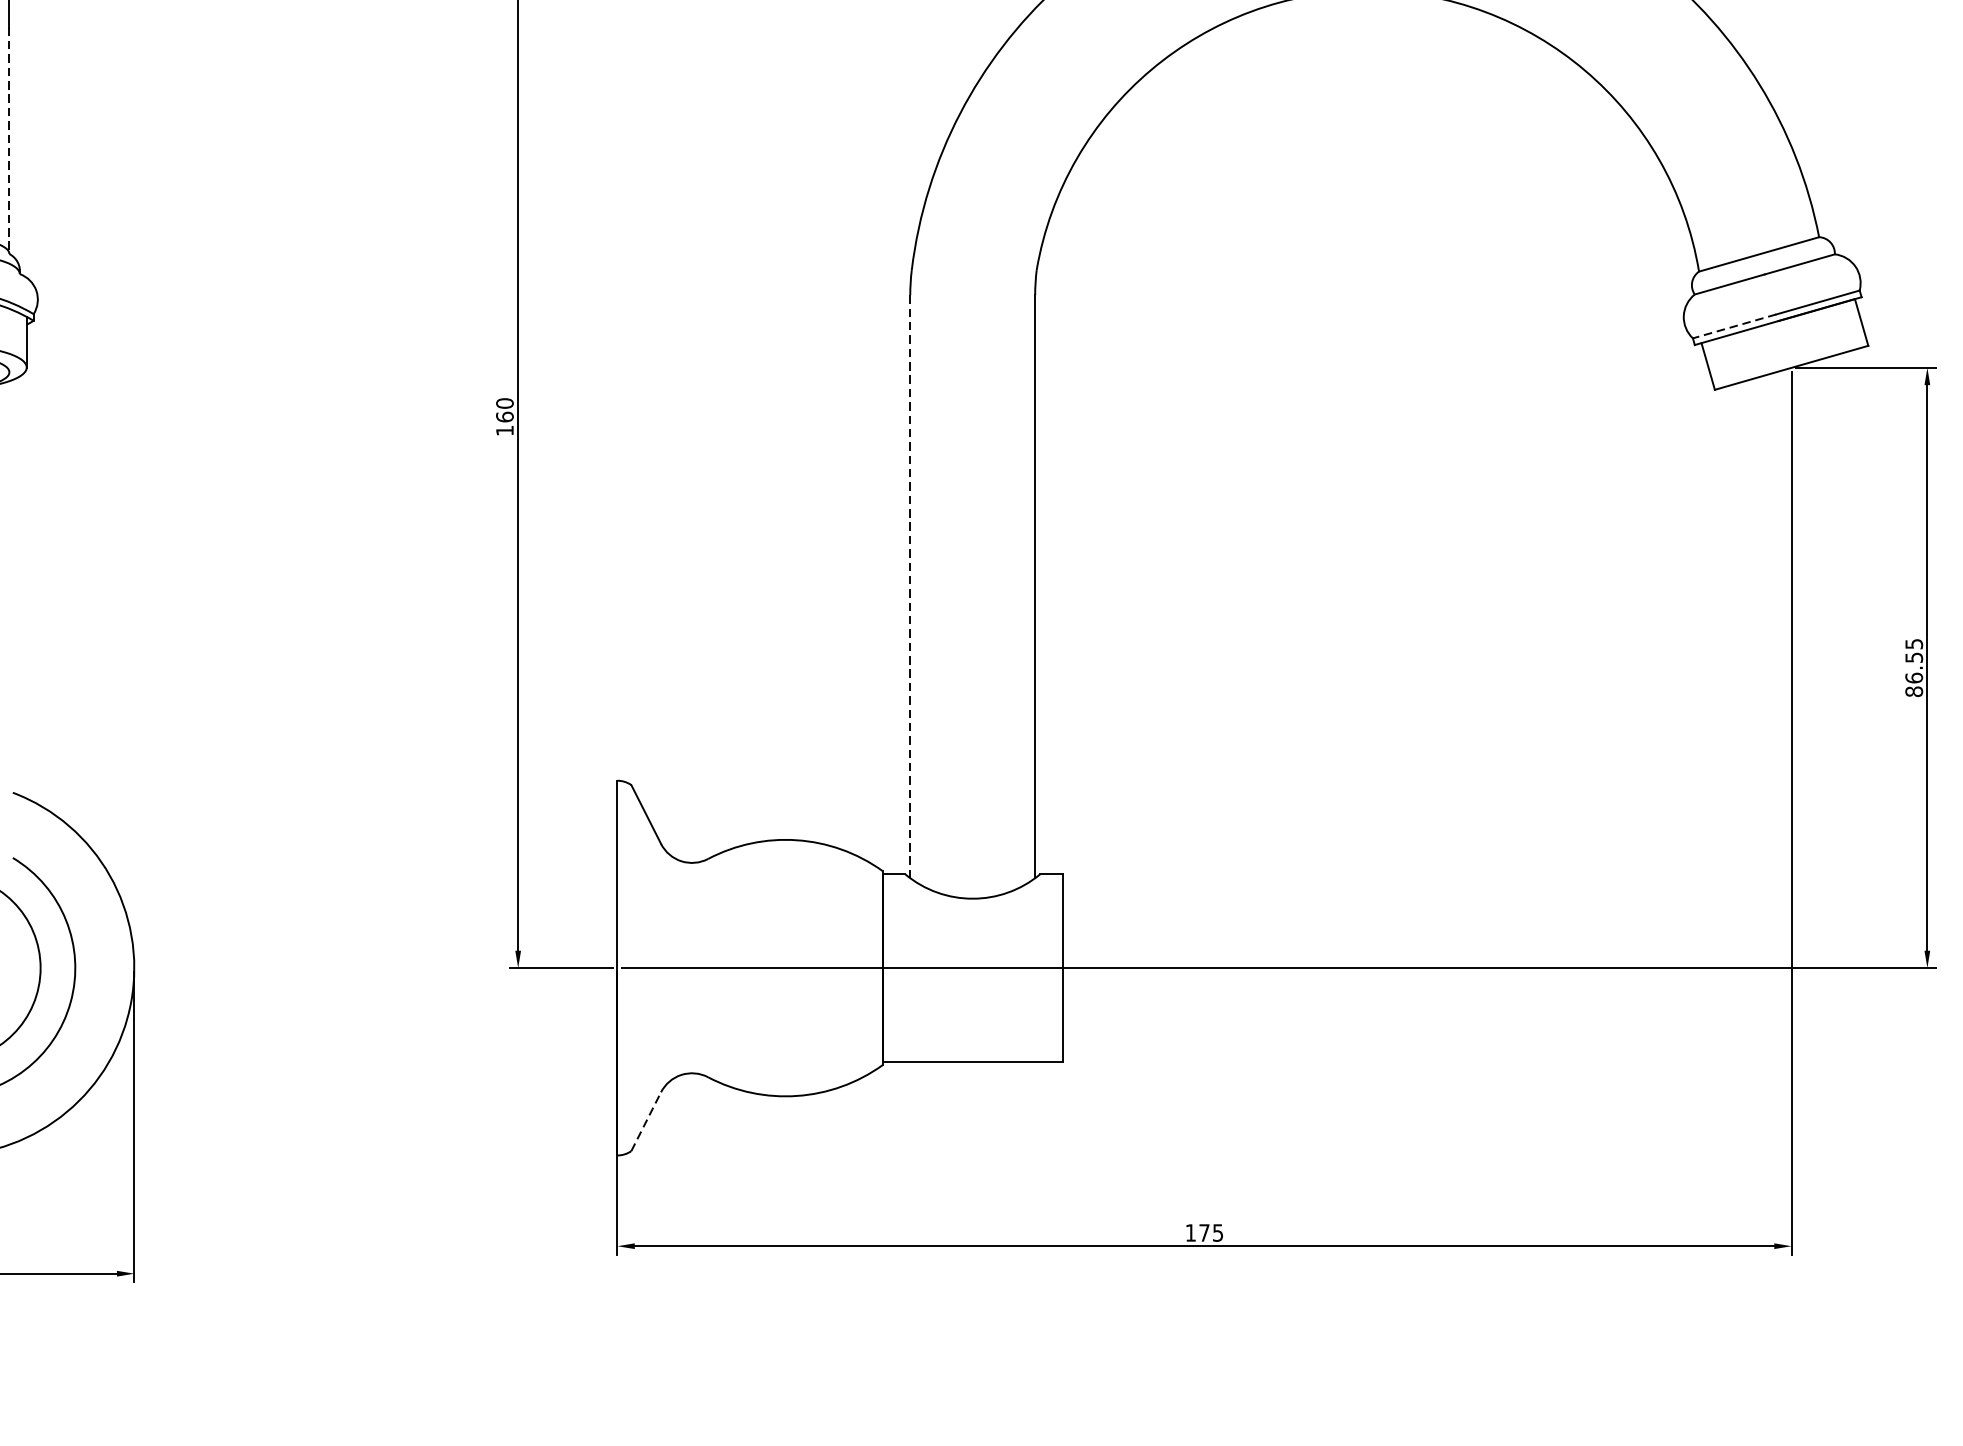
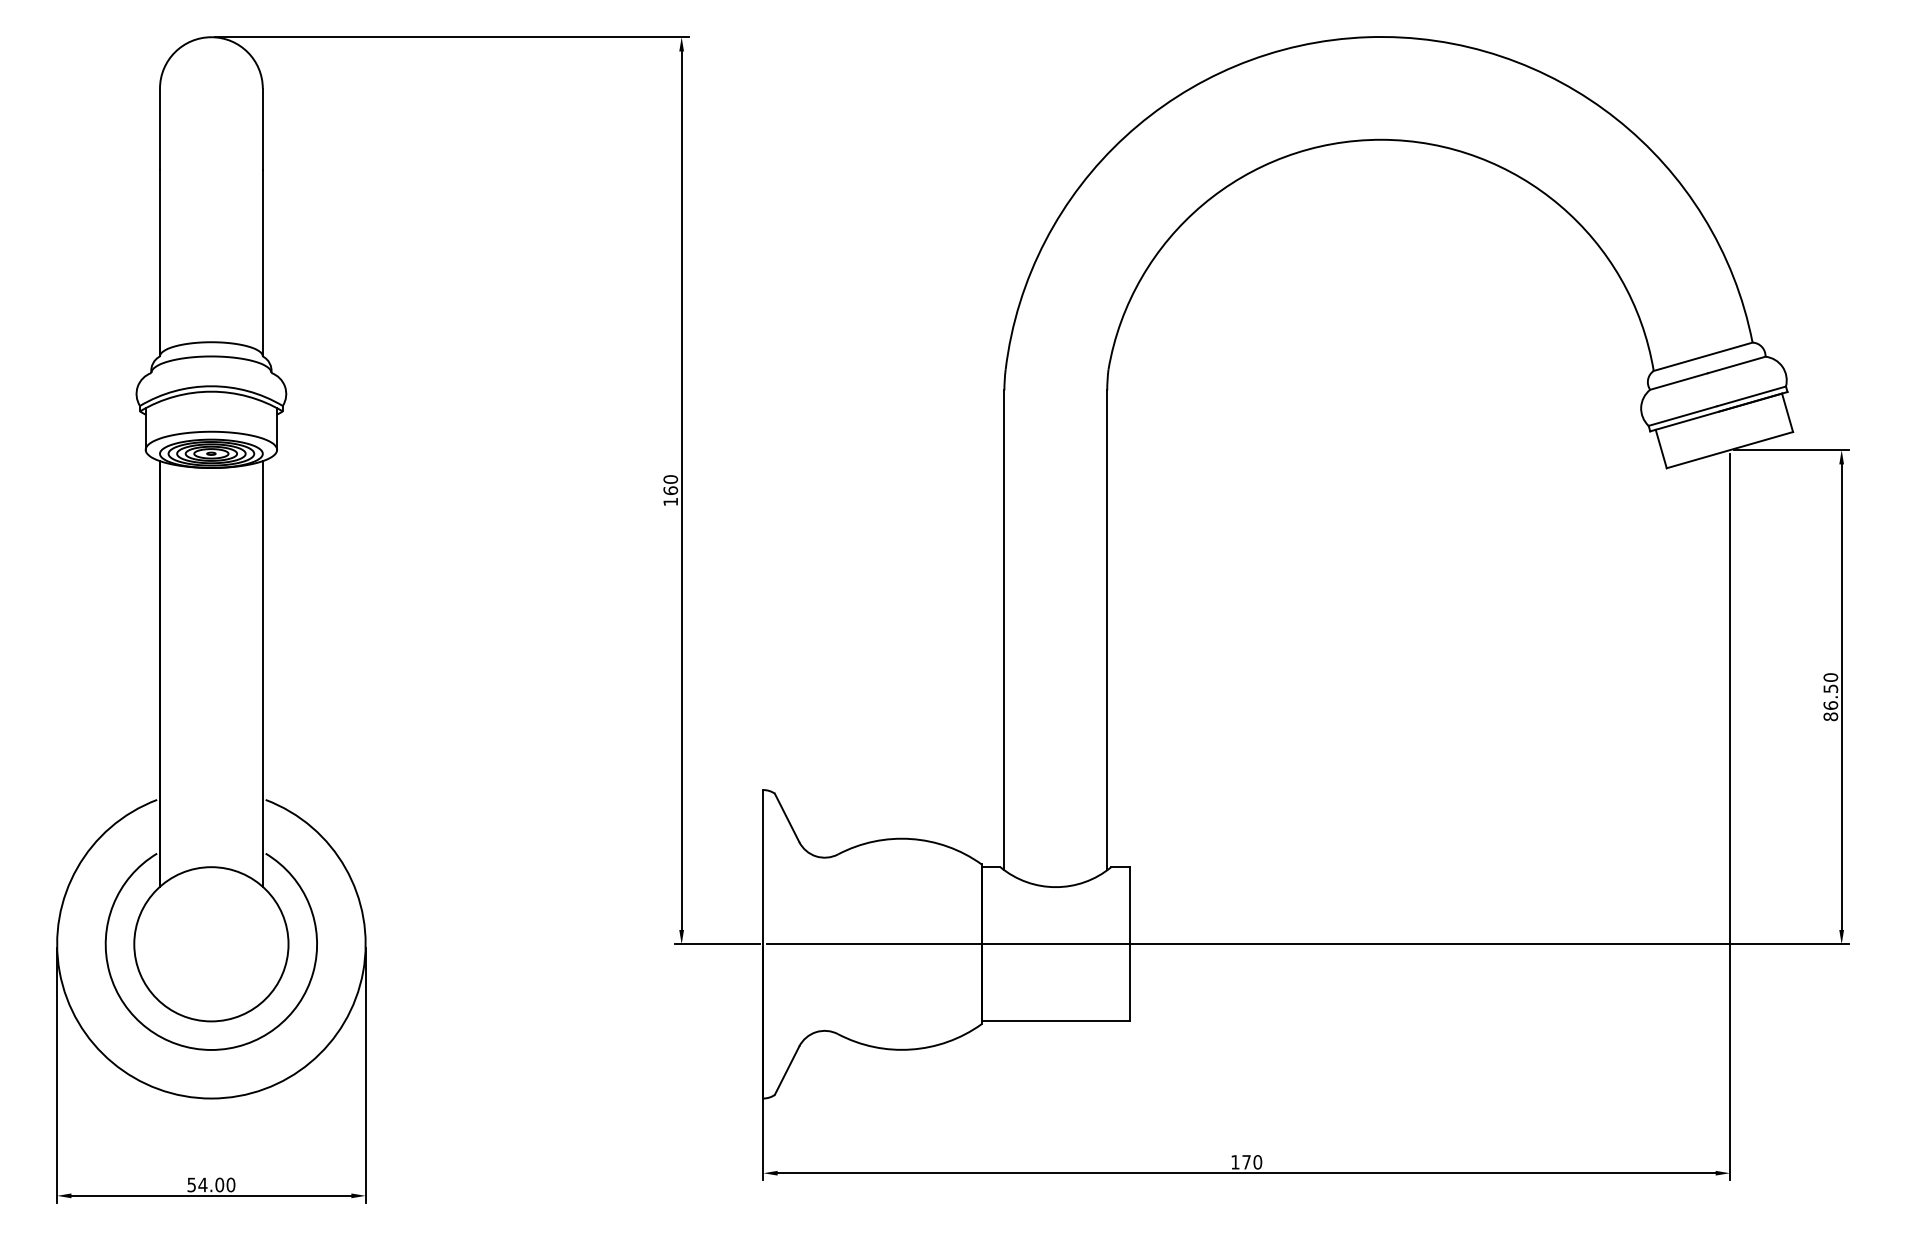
line: (8, 141) -> (262, 263), dashed -> solid
line: (1735, 326) -> (1683, 416), dashed -> solid
line: (910, 586) -> (1004, 630), dashed -> solid
line: (8, 639) -> (262, 673), added
text: (1913, 644) -> (1830, 677), 86.55 -> 86.50
line: (646, 1121) -> (787, 1070), dashed -> solid
text: (1217, 1233) -> (1257, 1162), 175 -> 170

